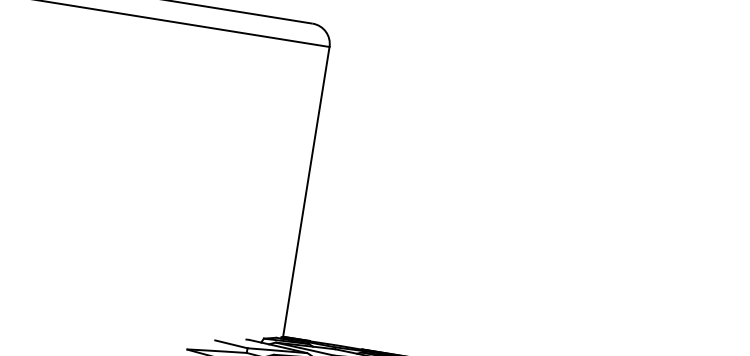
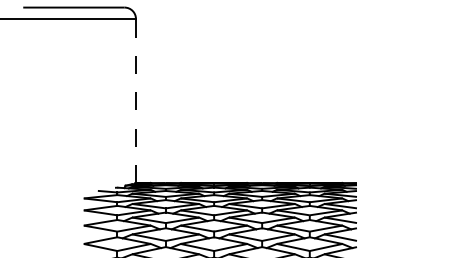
line: (305, 190) -> (135, 100), solid -> dashed

